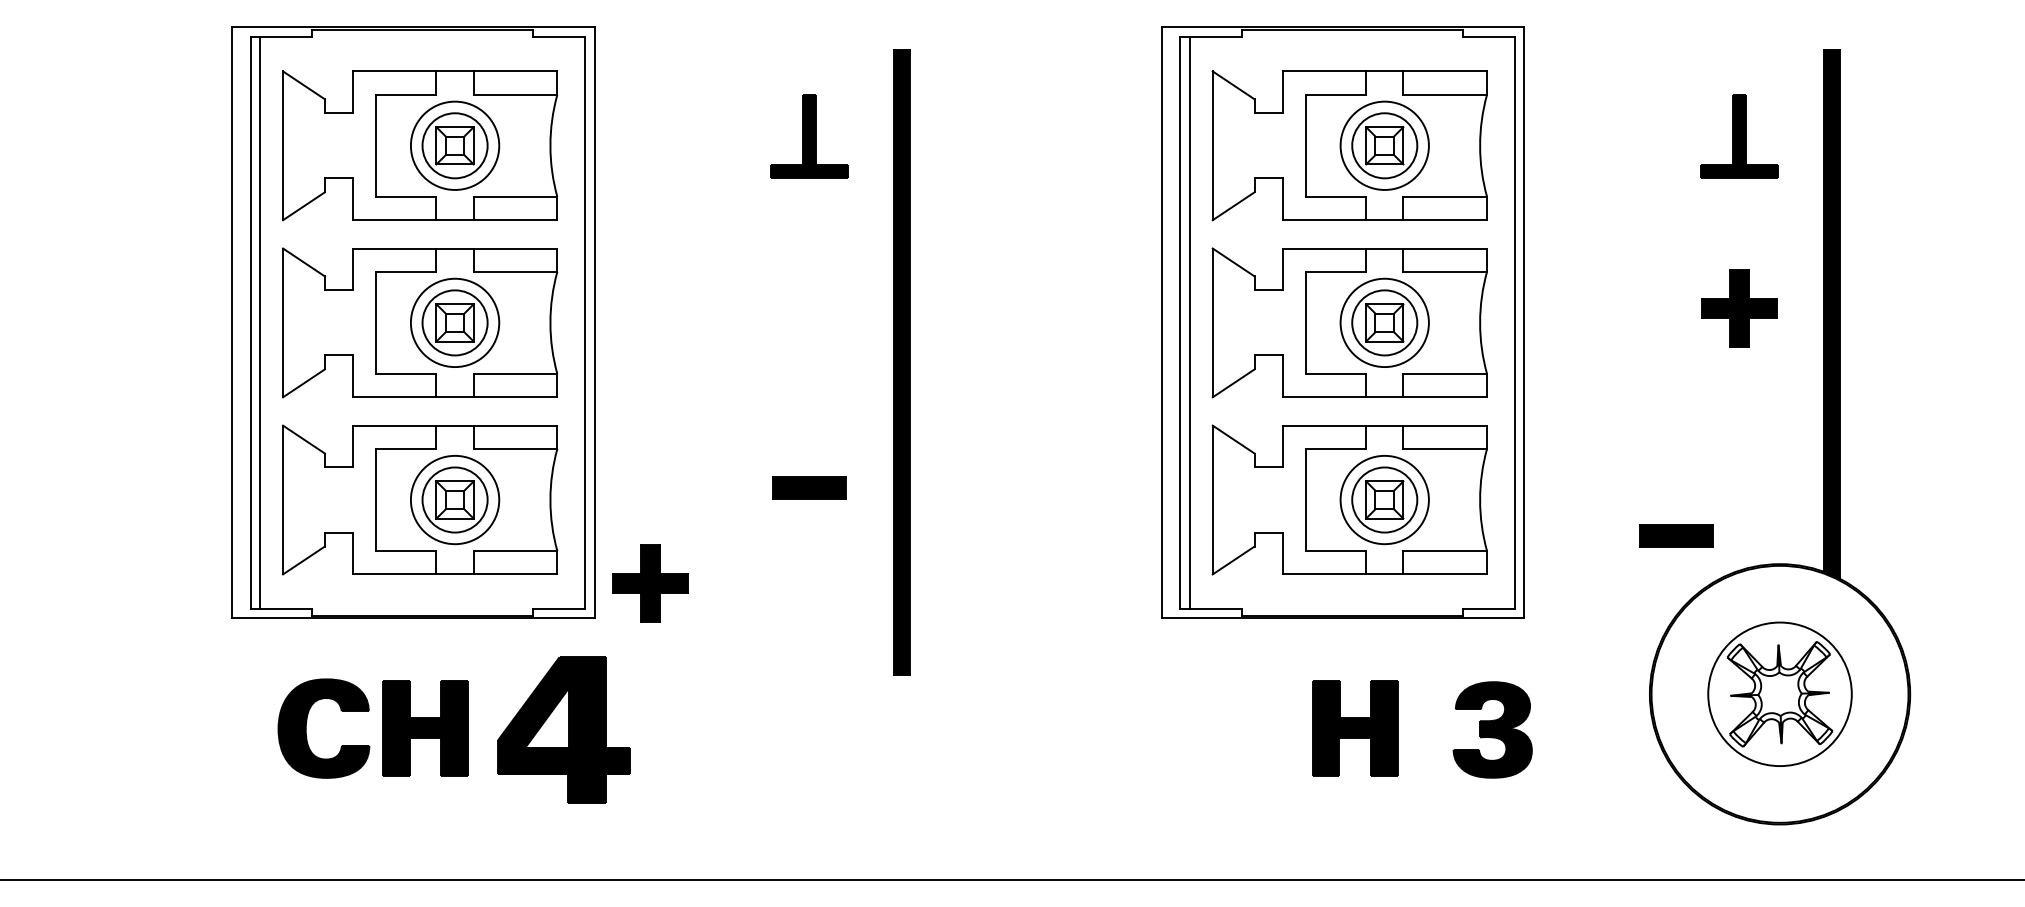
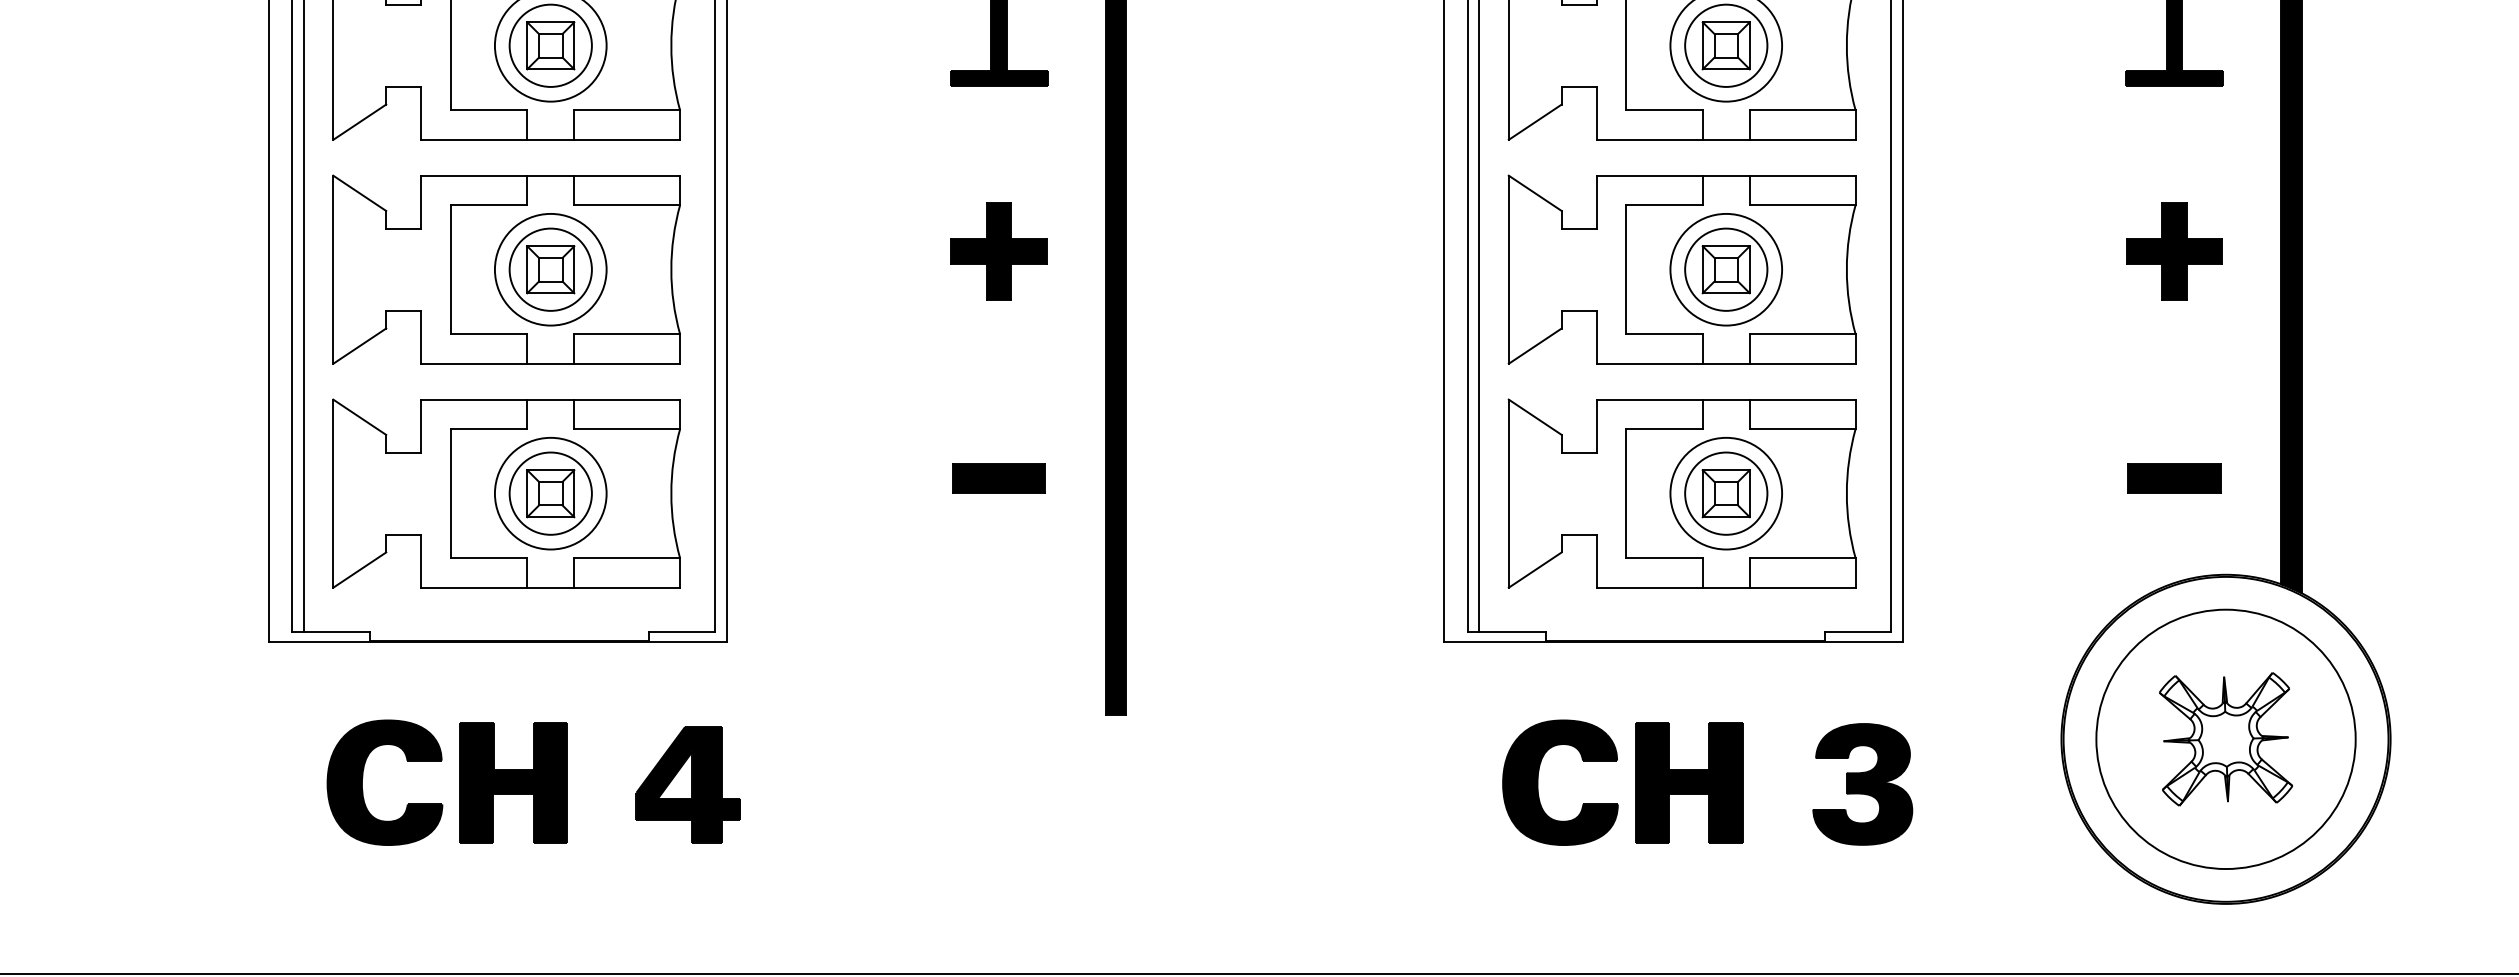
part: (1676, 535) -> (2174, 477), moved
part: (650, 583) -> (998, 251), moved
circle: (1779, 693) -> (2225, 738), size x1.43
part: (1236, 728) -> (1538, 782), added
part: (563, 730) -> (687, 785), size x0.62

